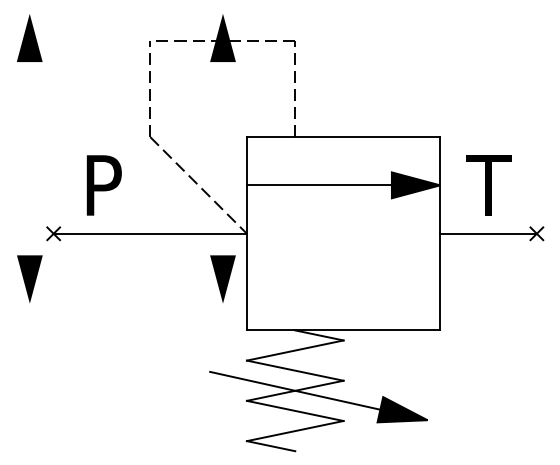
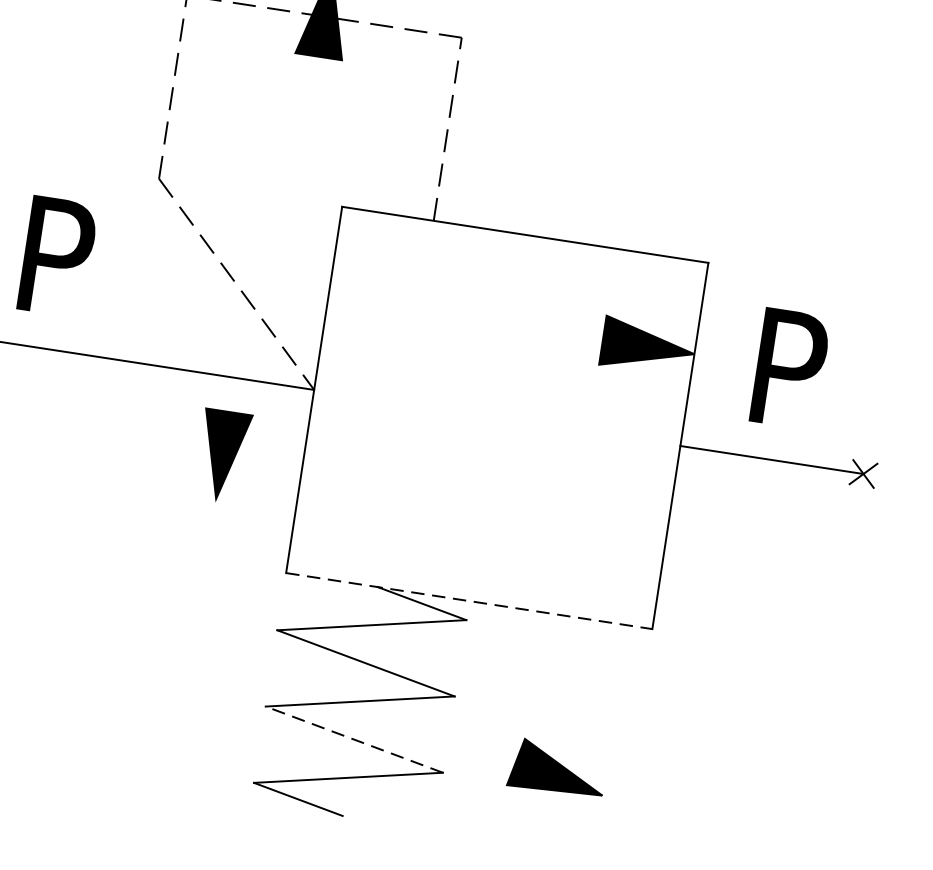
line: (318, 185) -> (463, 319), removed
text: (488, 185) -> (785, 368), T -> P
part: (222, 278) -> (221, 454), moved
line: (343, 330) -> (469, 601), solid -> dashed
line: (295, 390) -> (360, 700), removed
line: (294, 410) -> (353, 738), solid -> dashed

